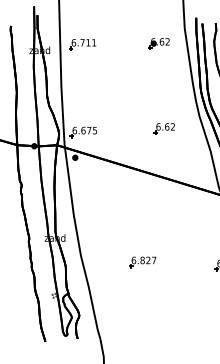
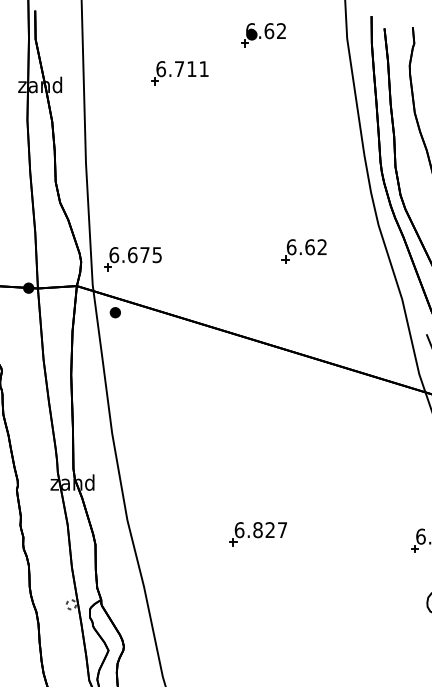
part: (158, 43) -> (261, 34), moved
part: (82, 44) -> (179, 72), moved

